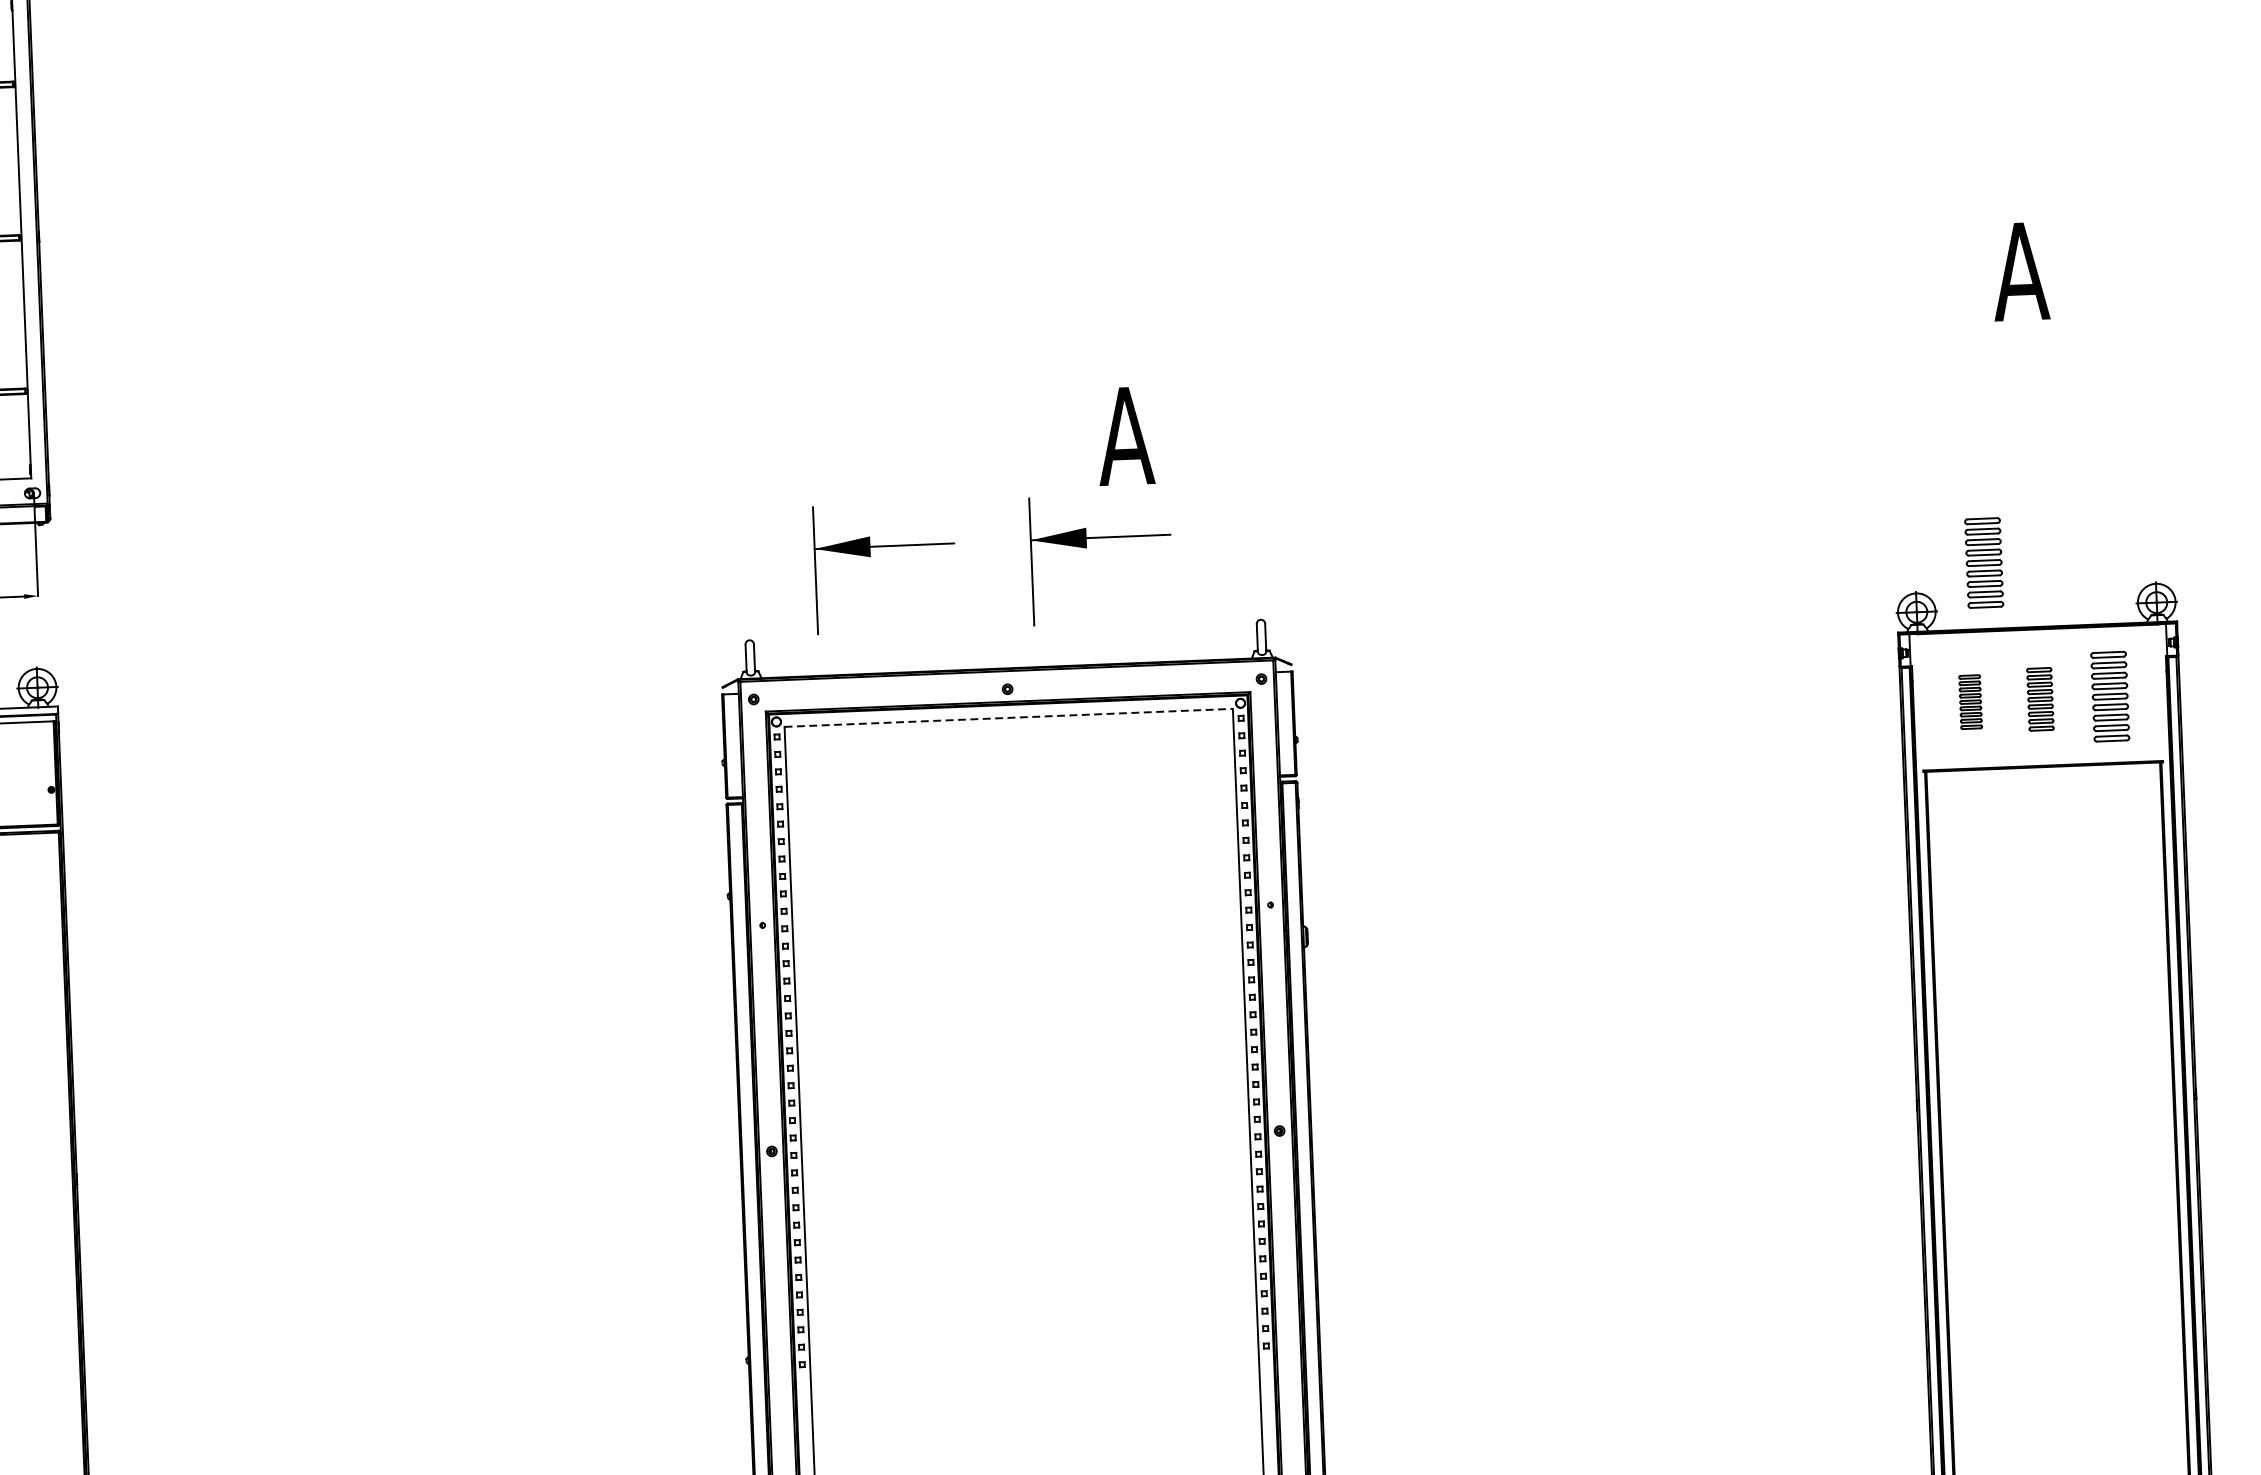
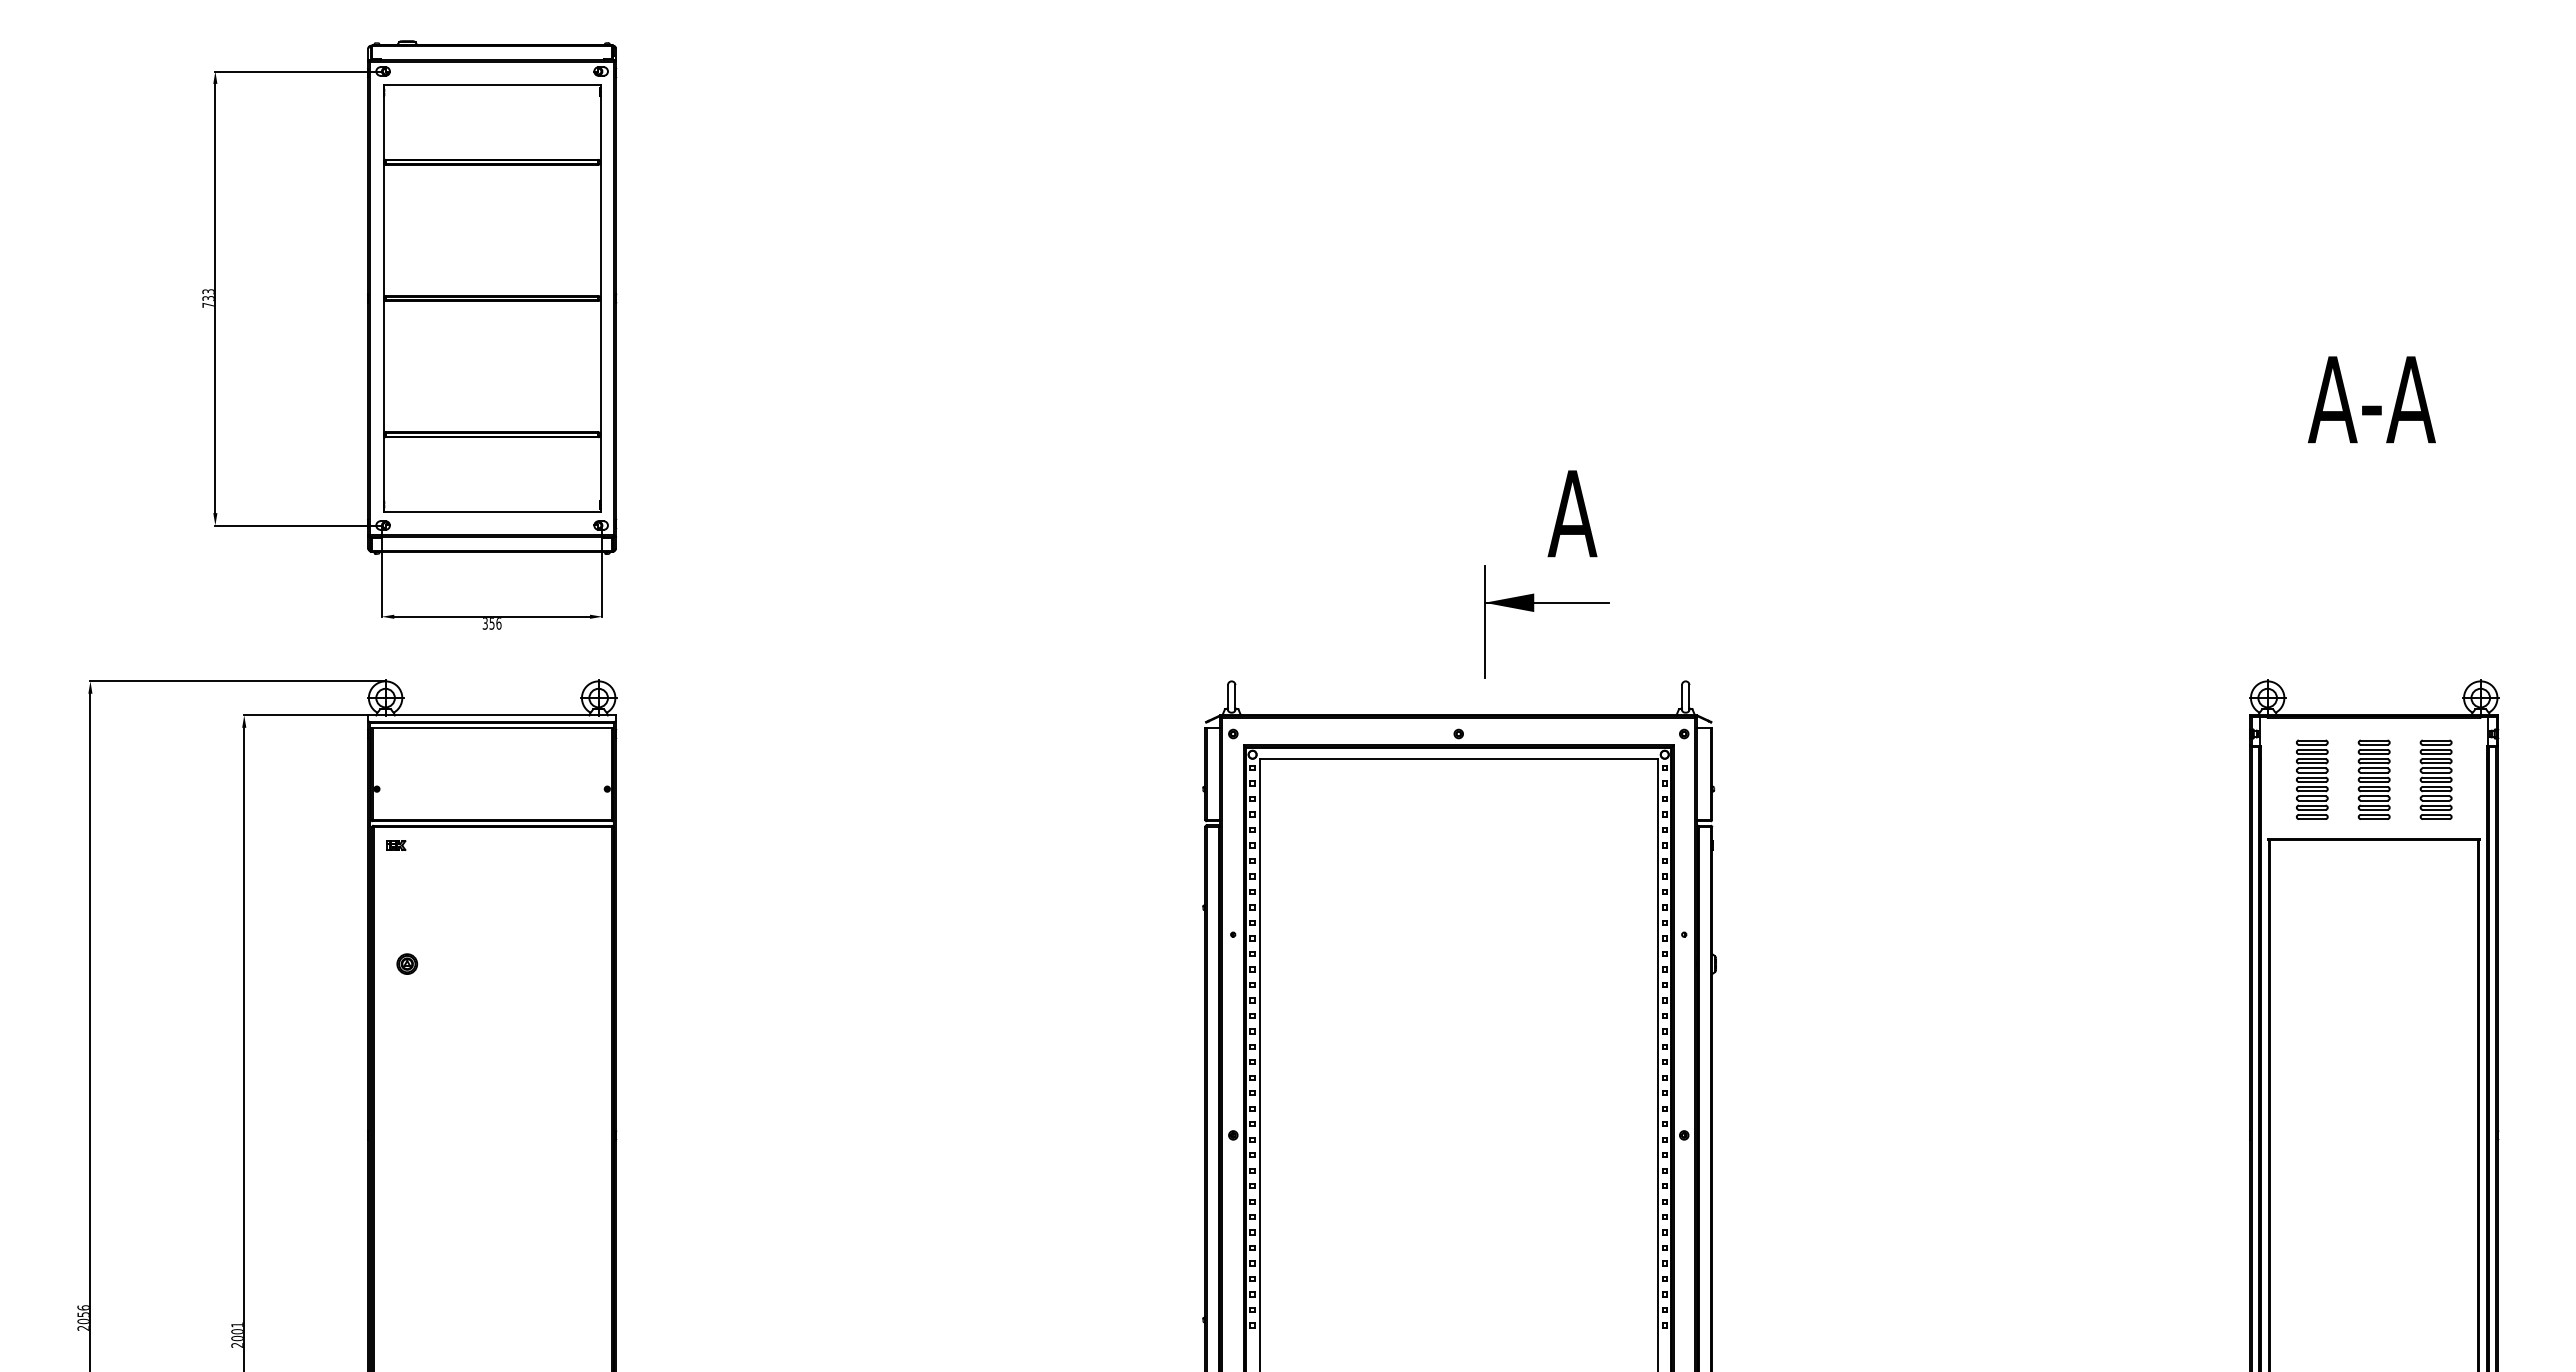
text: (2020, 271) -> (2371, 399), A -> A-A
part: (871, 556) -> (1342, 611), removed
part: (1983, 562) -> (2328, 656), removed
part: (2039, 699) -> (2373, 779), size x1.43
part: (1969, 701) -> (2311, 779), size x1.67
line: (1009, 717) -> (1459, 759), dashed -> solid

